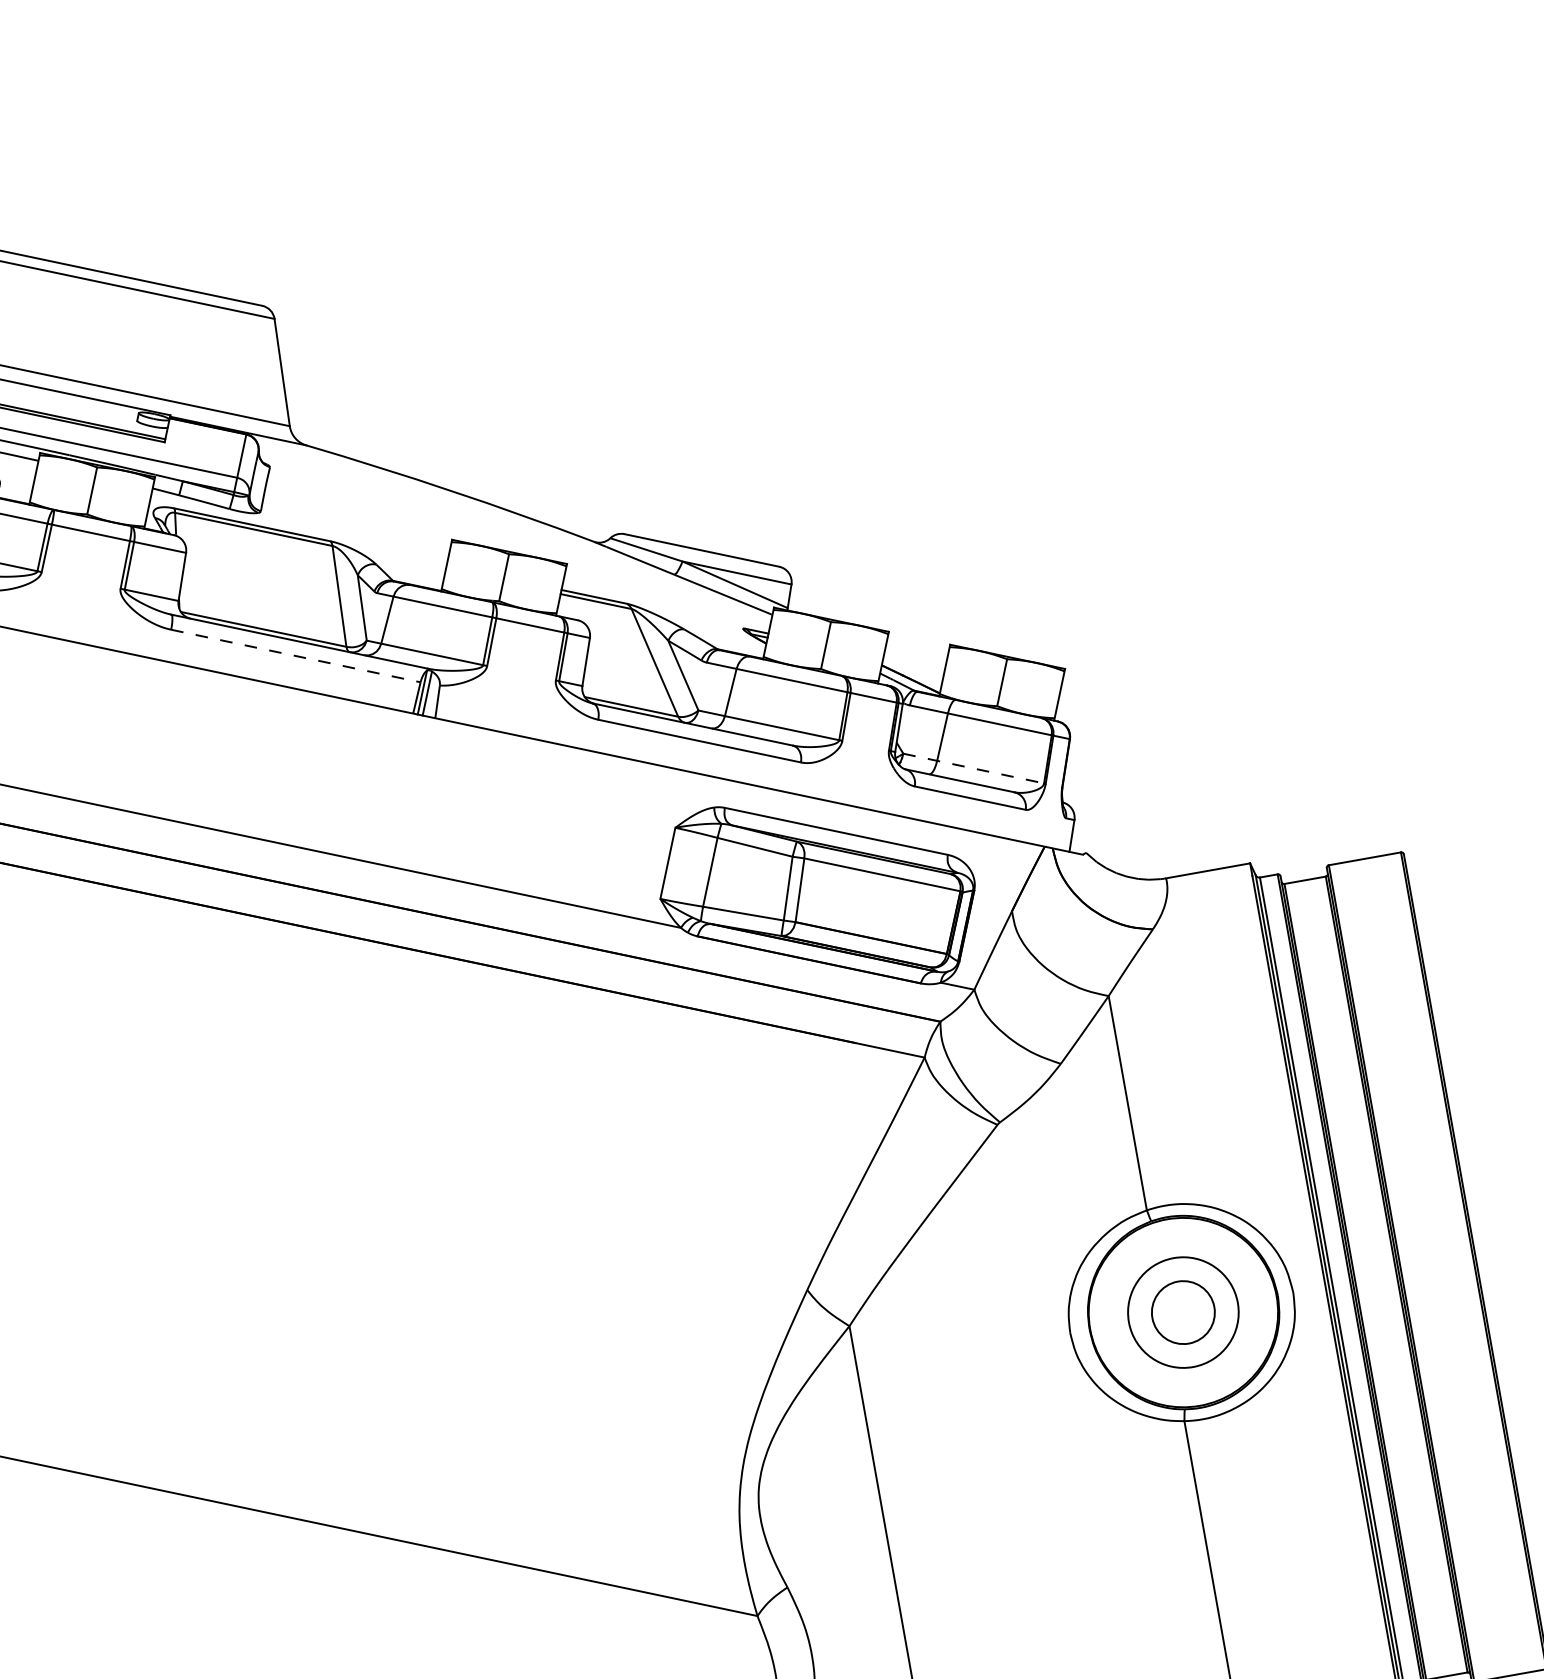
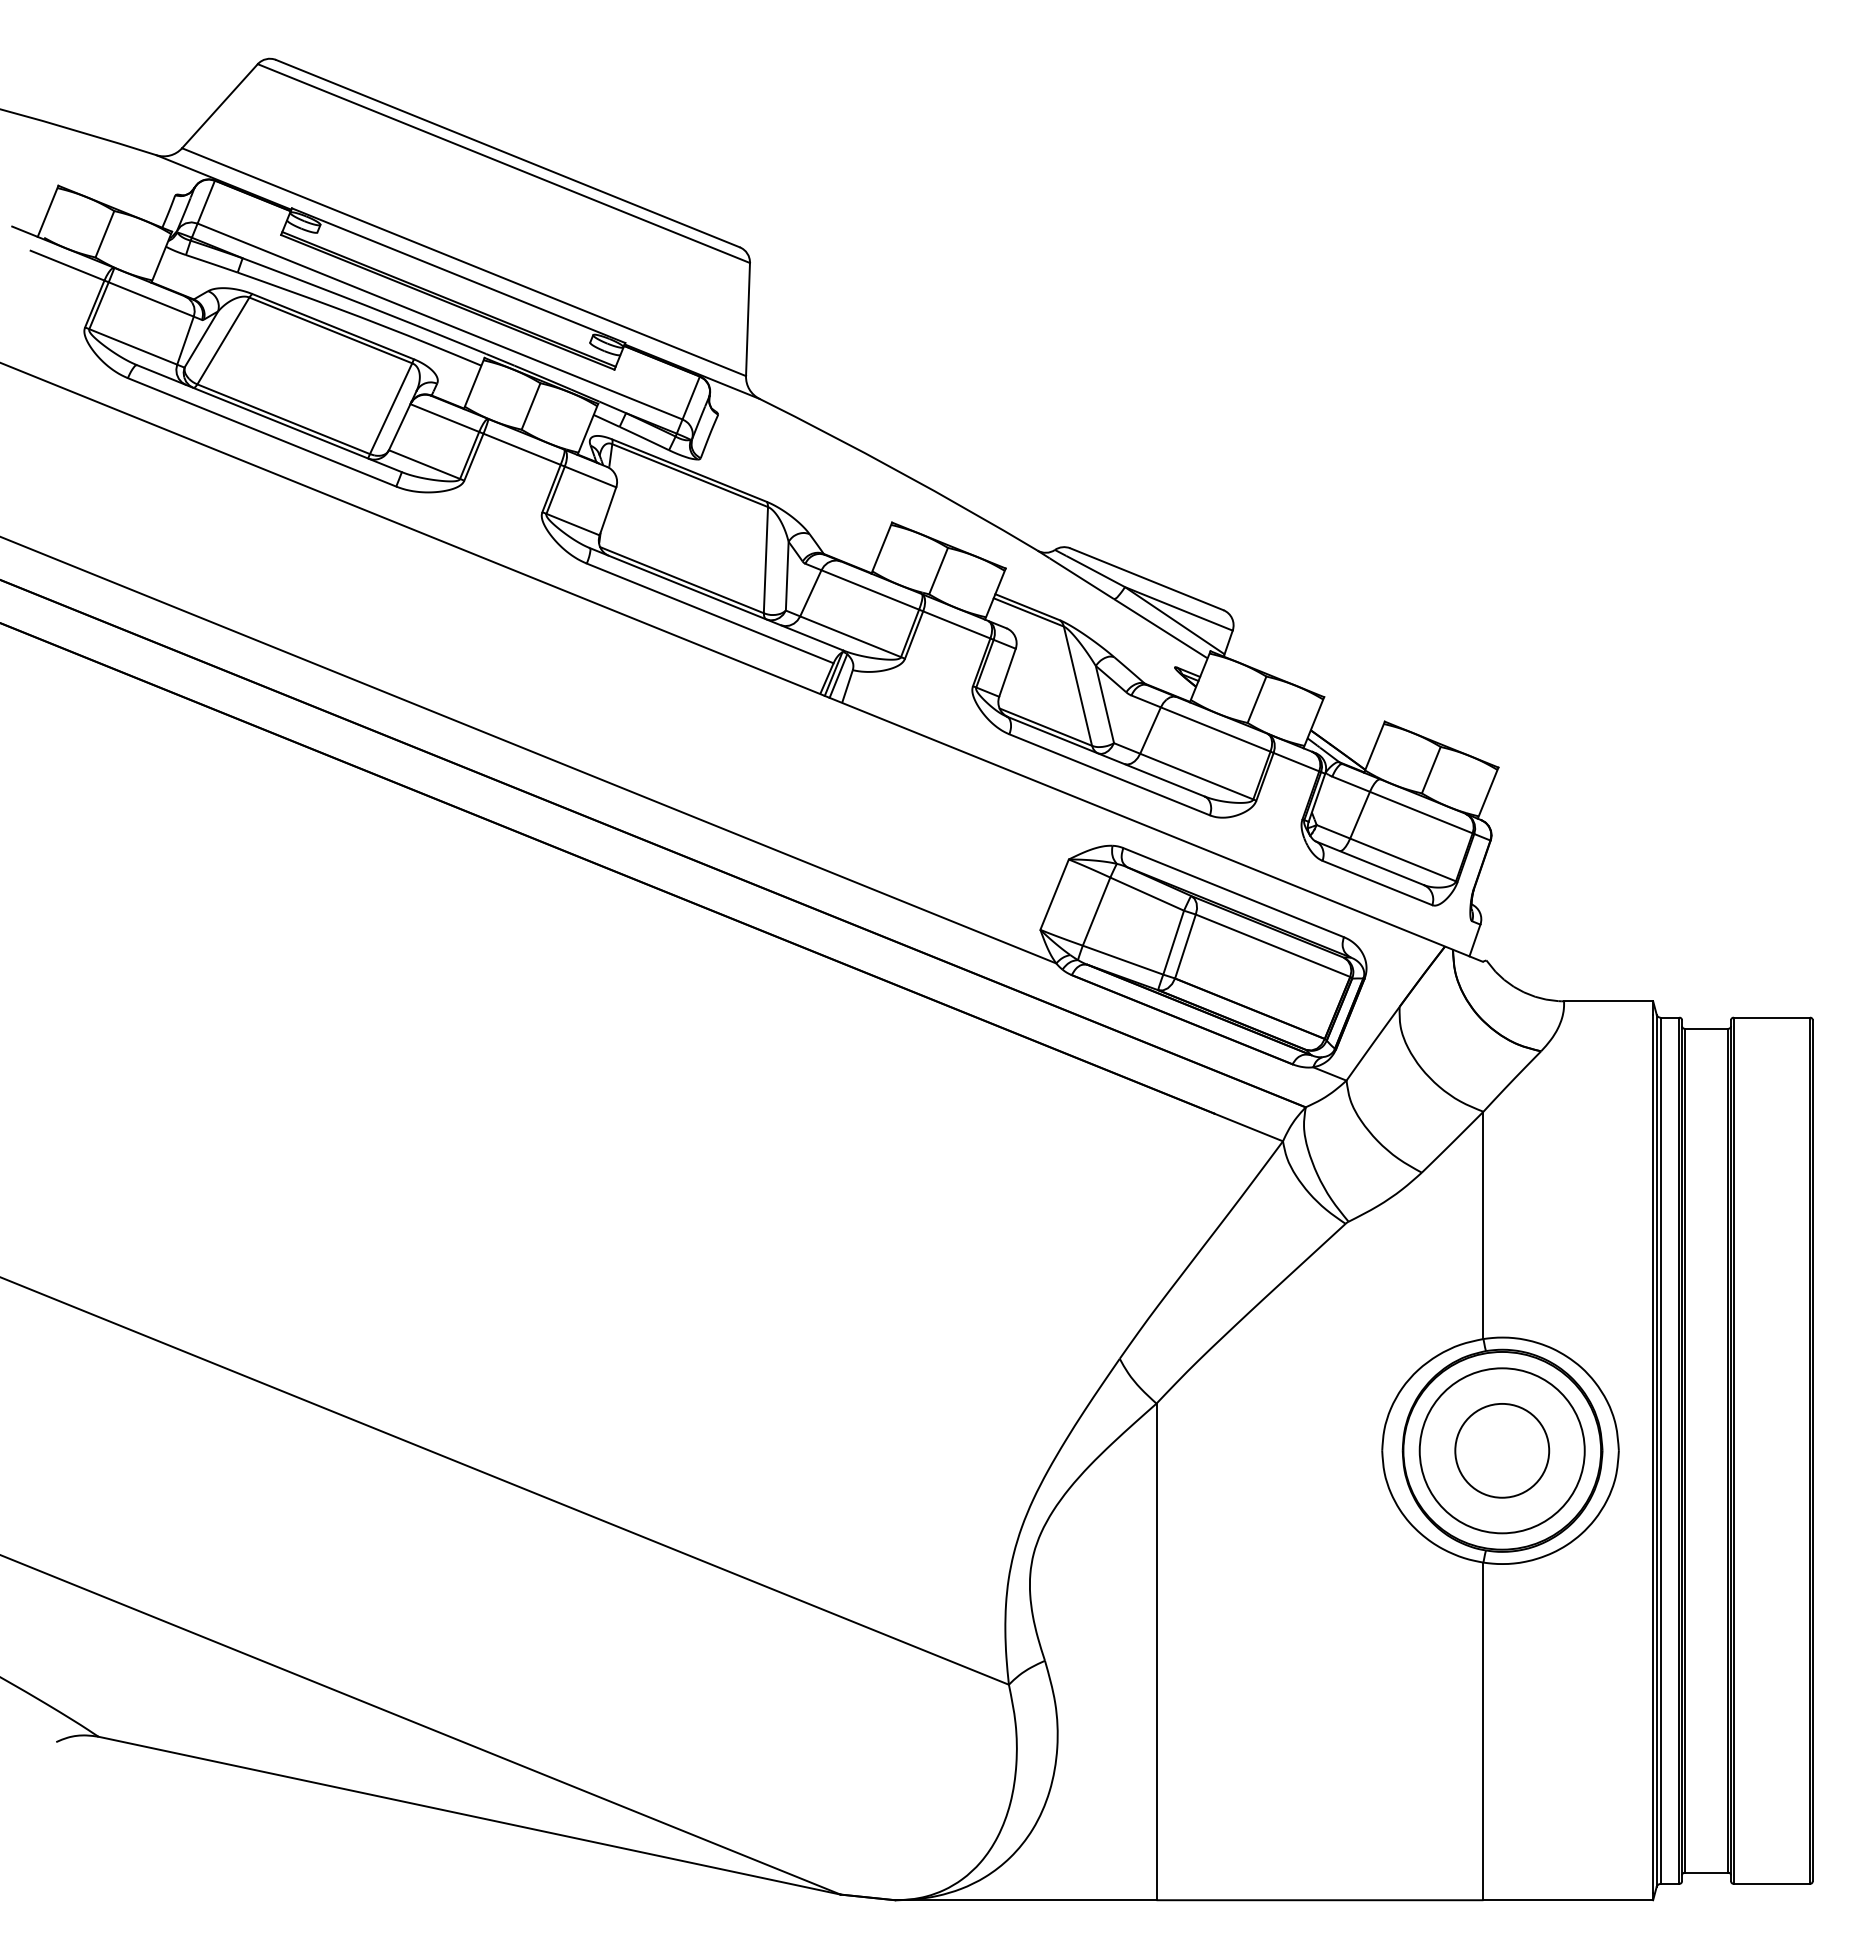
line: (296, 656) -> (710, 613), dashed -> solid
line: (973, 768) -> (1386, 853), dashed -> solid
circle: (1182, 1312) -> (1501, 1450), size x1.43
circle: (1183, 1312) -> (1502, 1450), size x1.43

